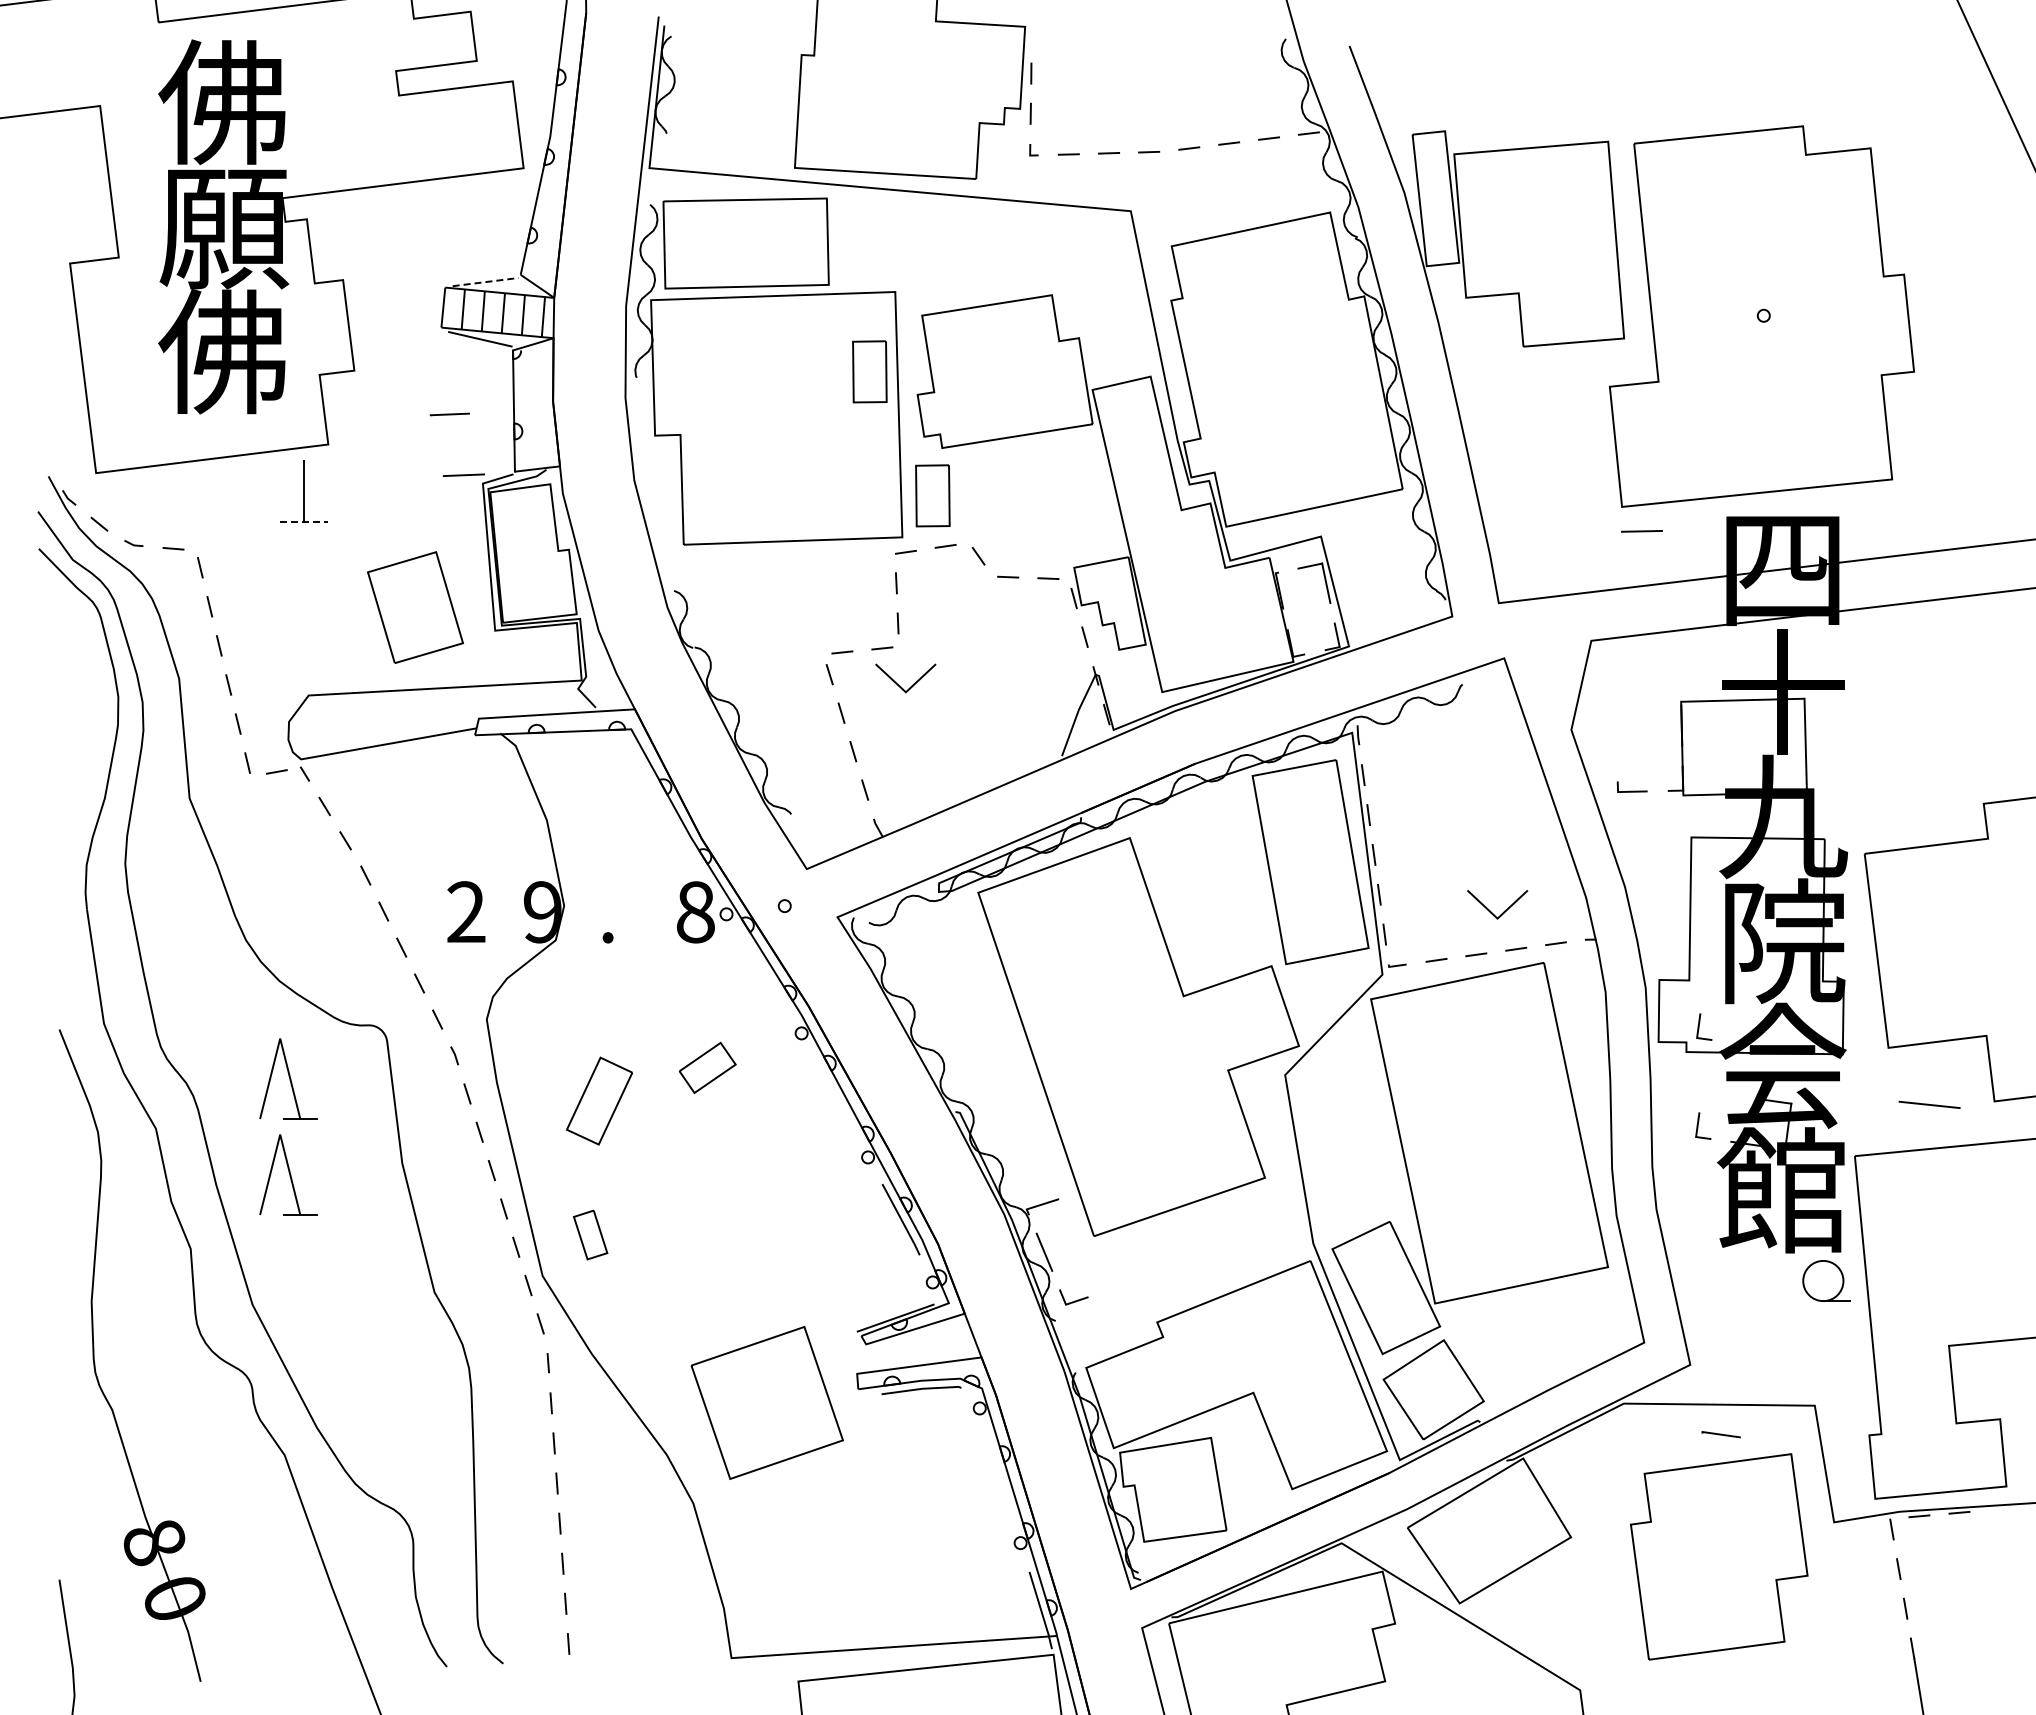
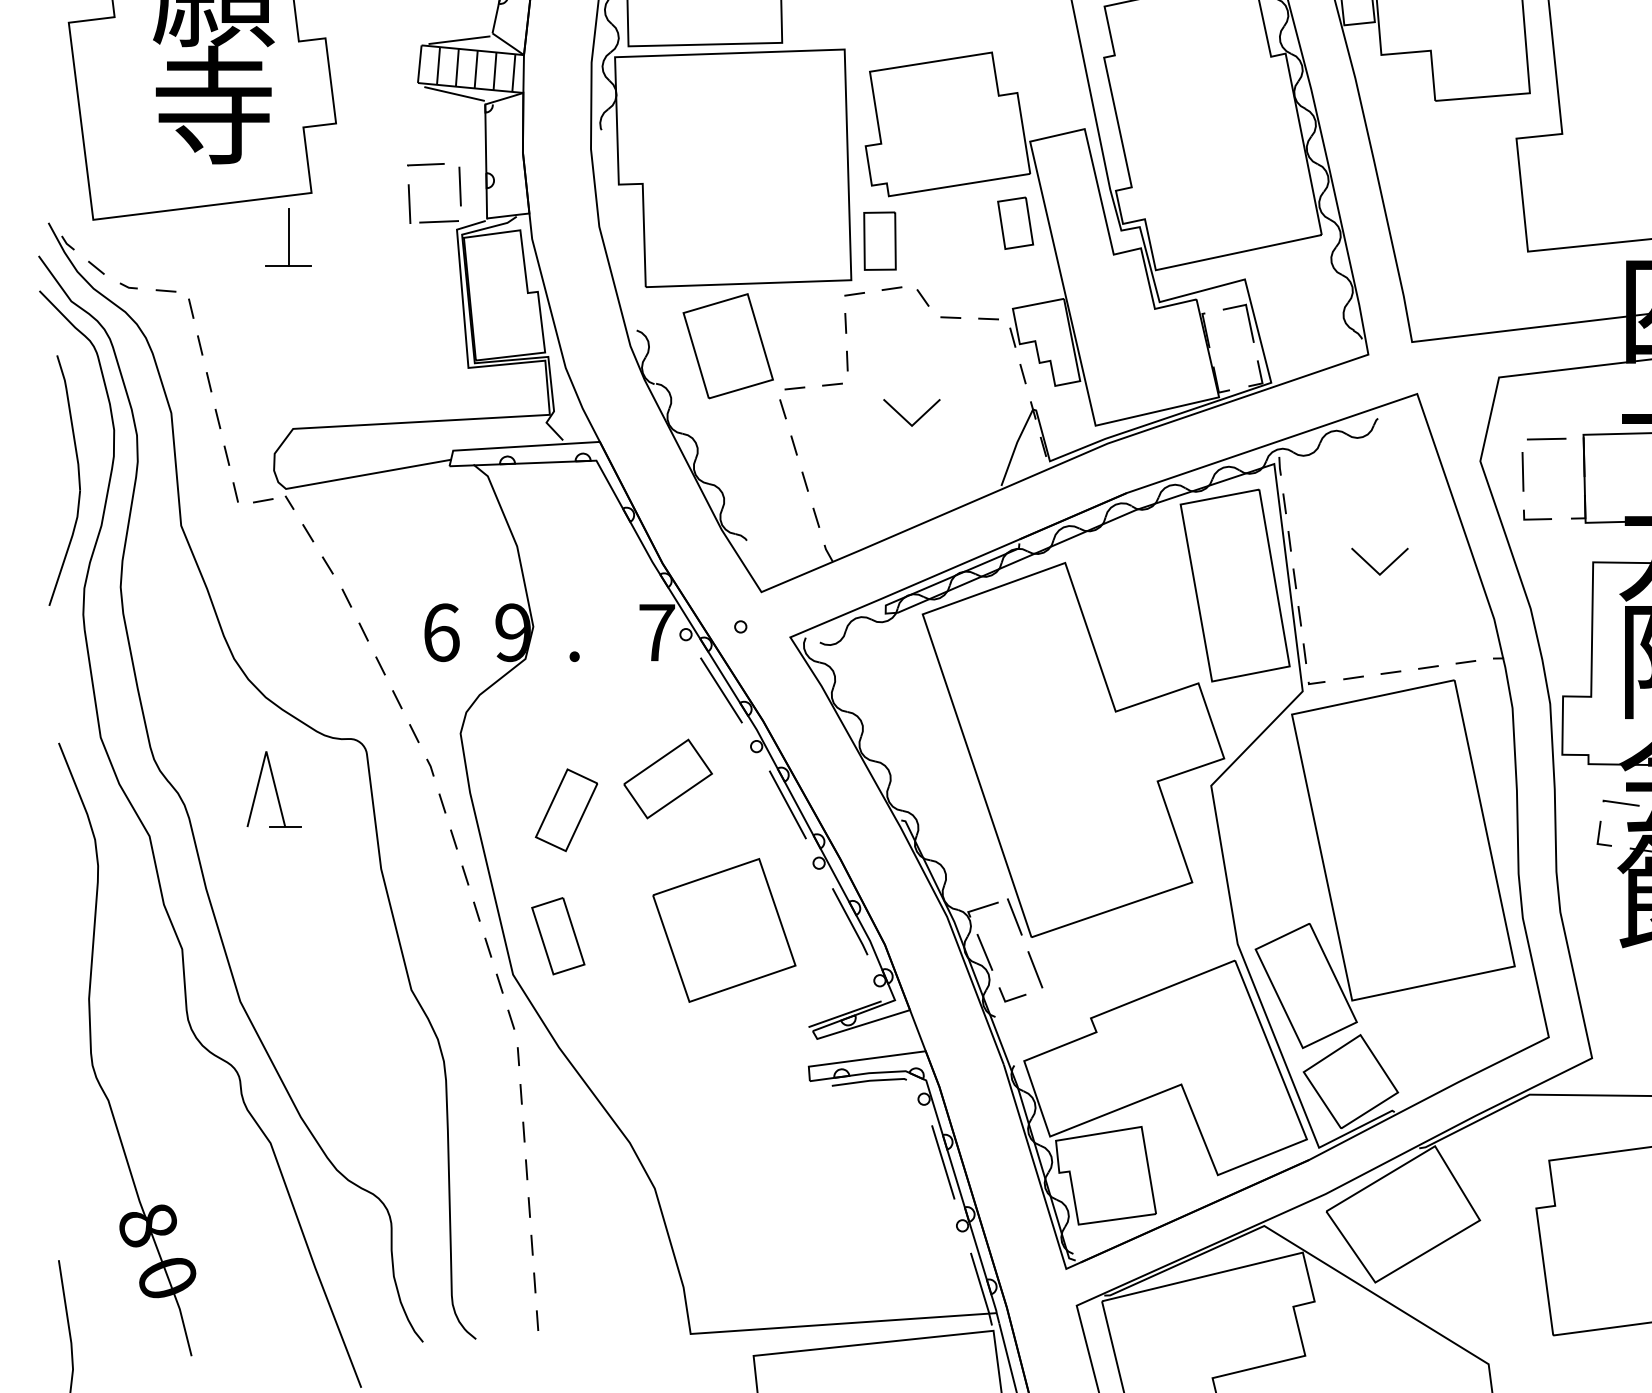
line: (486, 282) -> (460, 40), dashed -> solid
text: (221, 351) -> (211, 105), 佛 -> 寺
part: (869, 371) -> (820, 124), removed
line: (486, 437) -> (460, 186), added
line: (432, 456) -> (409, 204), added
part: (1076, 476) -> (1015, 222), added
line: (304, 521) -> (289, 265), dashed -> solid
line: (1641, 531) -> (1546, 439), moved
part: (415, 607) -> (728, 346), moved
line: (900, 685) -> (906, 419), moved
line: (1616, 741) -> (1522, 472), added
part: (80, 750) -> (78, 480), added
line: (1490, 910) -> (1373, 567), moved
text: (466, 912) -> (441, 632), 2 -> 6
text: (695, 912) -> (656, 632), 8 -> 7
line: (763, 973) -> (720, 690), added
line: (1699, 1026) -> (1600, 740), removed
part: (707, 1067) -> (668, 778), size x1.67
line: (834, 1094) -> (787, 804), added
part: (288, 1174) -> (274, 879), removed
line: (1075, 1214) -> (1014, 916), added
part: (590, 1234) -> (558, 935), size x1.67
line: (1097, 1270) -> (1034, 969), added
part: (766, 1402) -> (723, 930), moved
line: (1720, 1434) -> (1620, 803), moved
line: (999, 1475) -> (942, 1162), added

